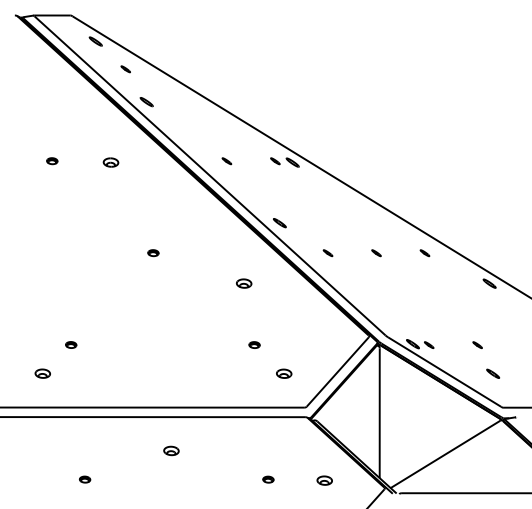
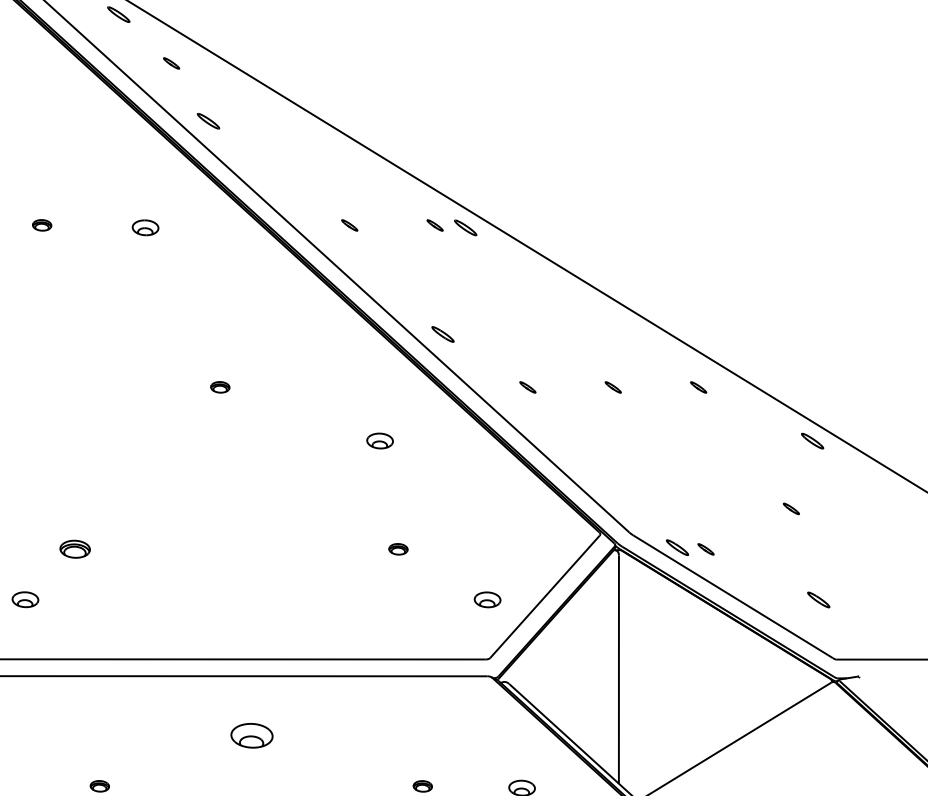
part: (71, 344) -> (75, 548), size x1.6
part: (477, 344) -> (791, 507), moved
part: (284, 373) -> (488, 599), moved
part: (171, 450) -> (252, 735), size x1.6

